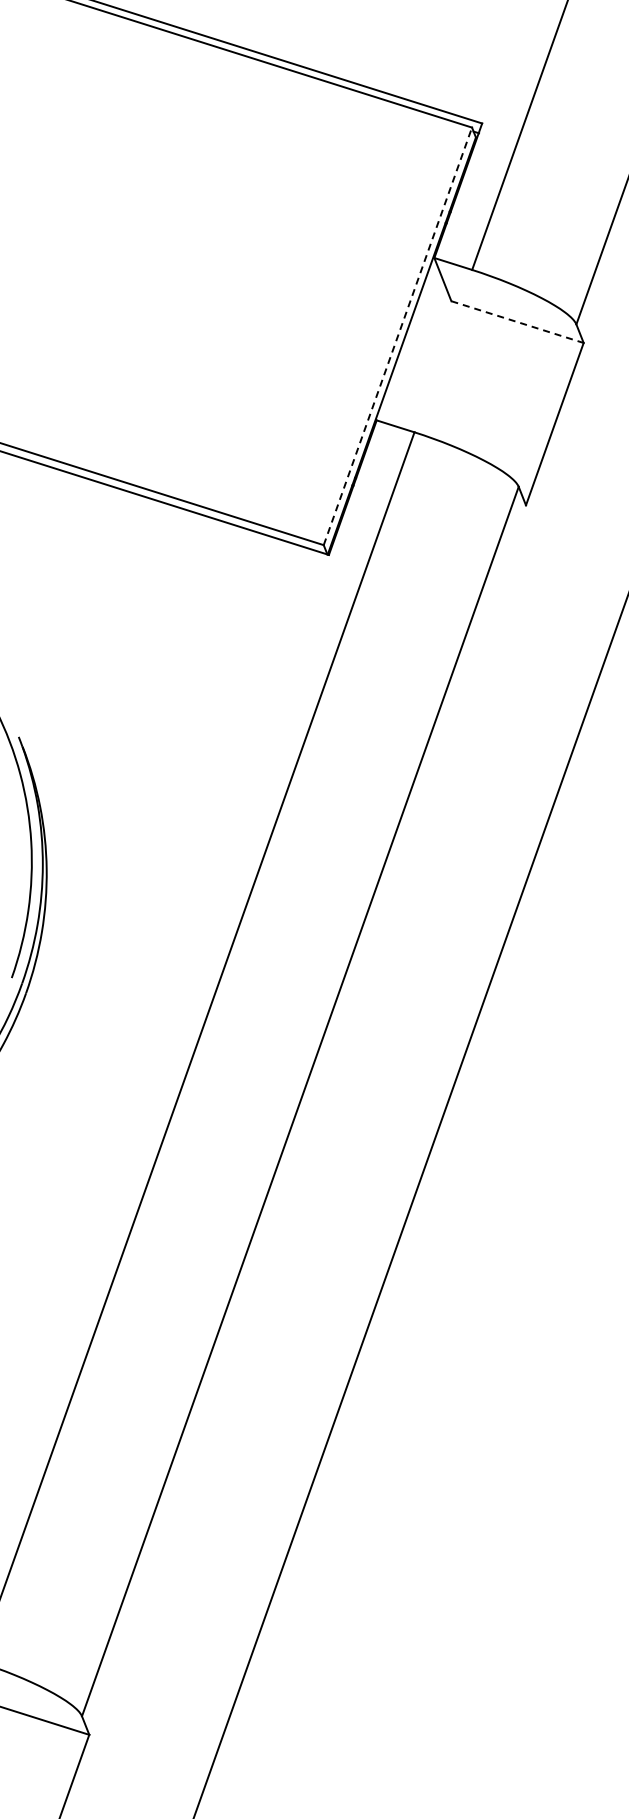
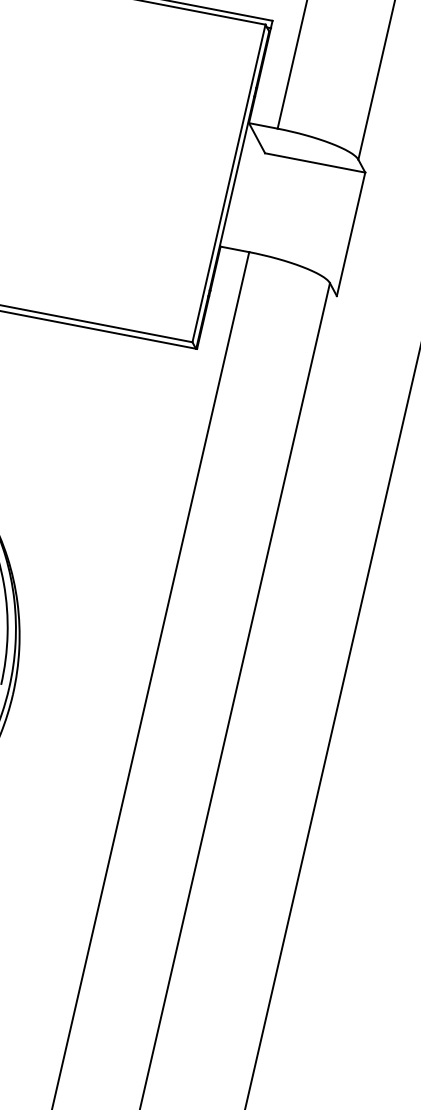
line: (518, 322) -> (315, 163), dashed -> solid
line: (397, 336) -> (228, 183), dashed -> solid

